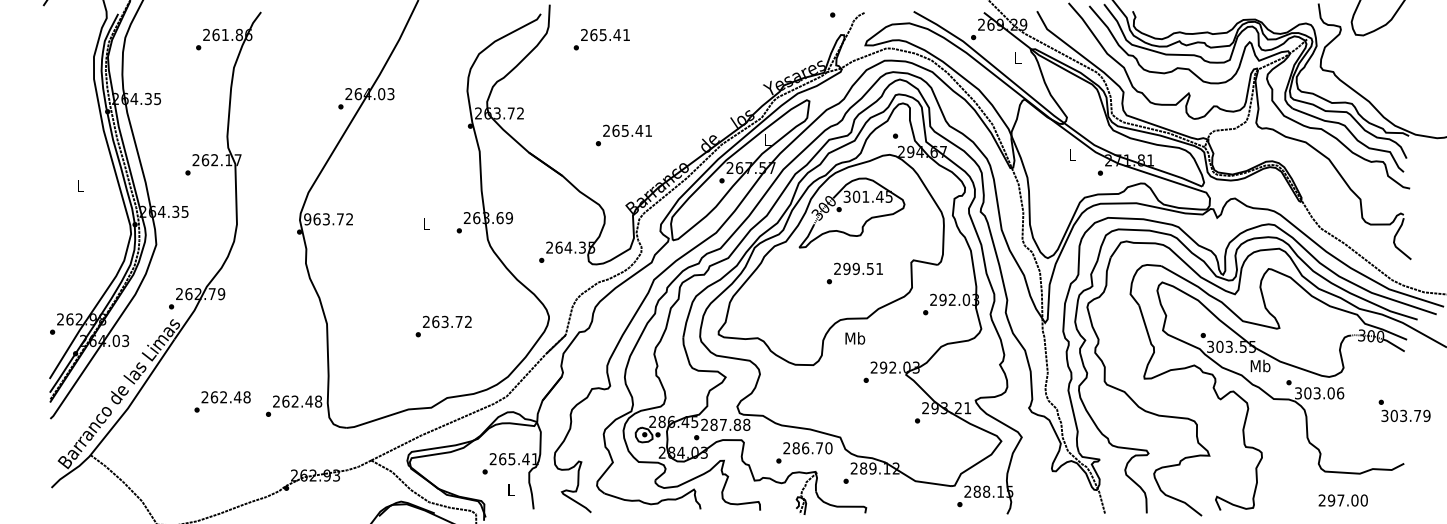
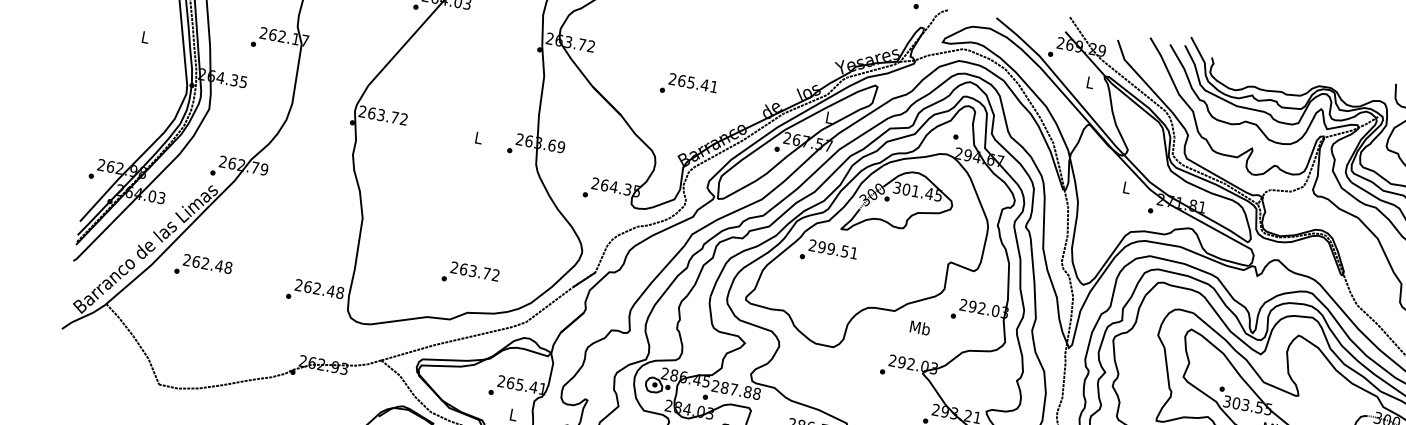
text: (307, 219) -> (362, 111), 963.72 -> 263.72
text: (854, 273) -> (828, 253), moved
text: (443, 326) -> (470, 275), moved
text: (855, 338) -> (920, 328), moved
text: (222, 401) -> (203, 267), moved

